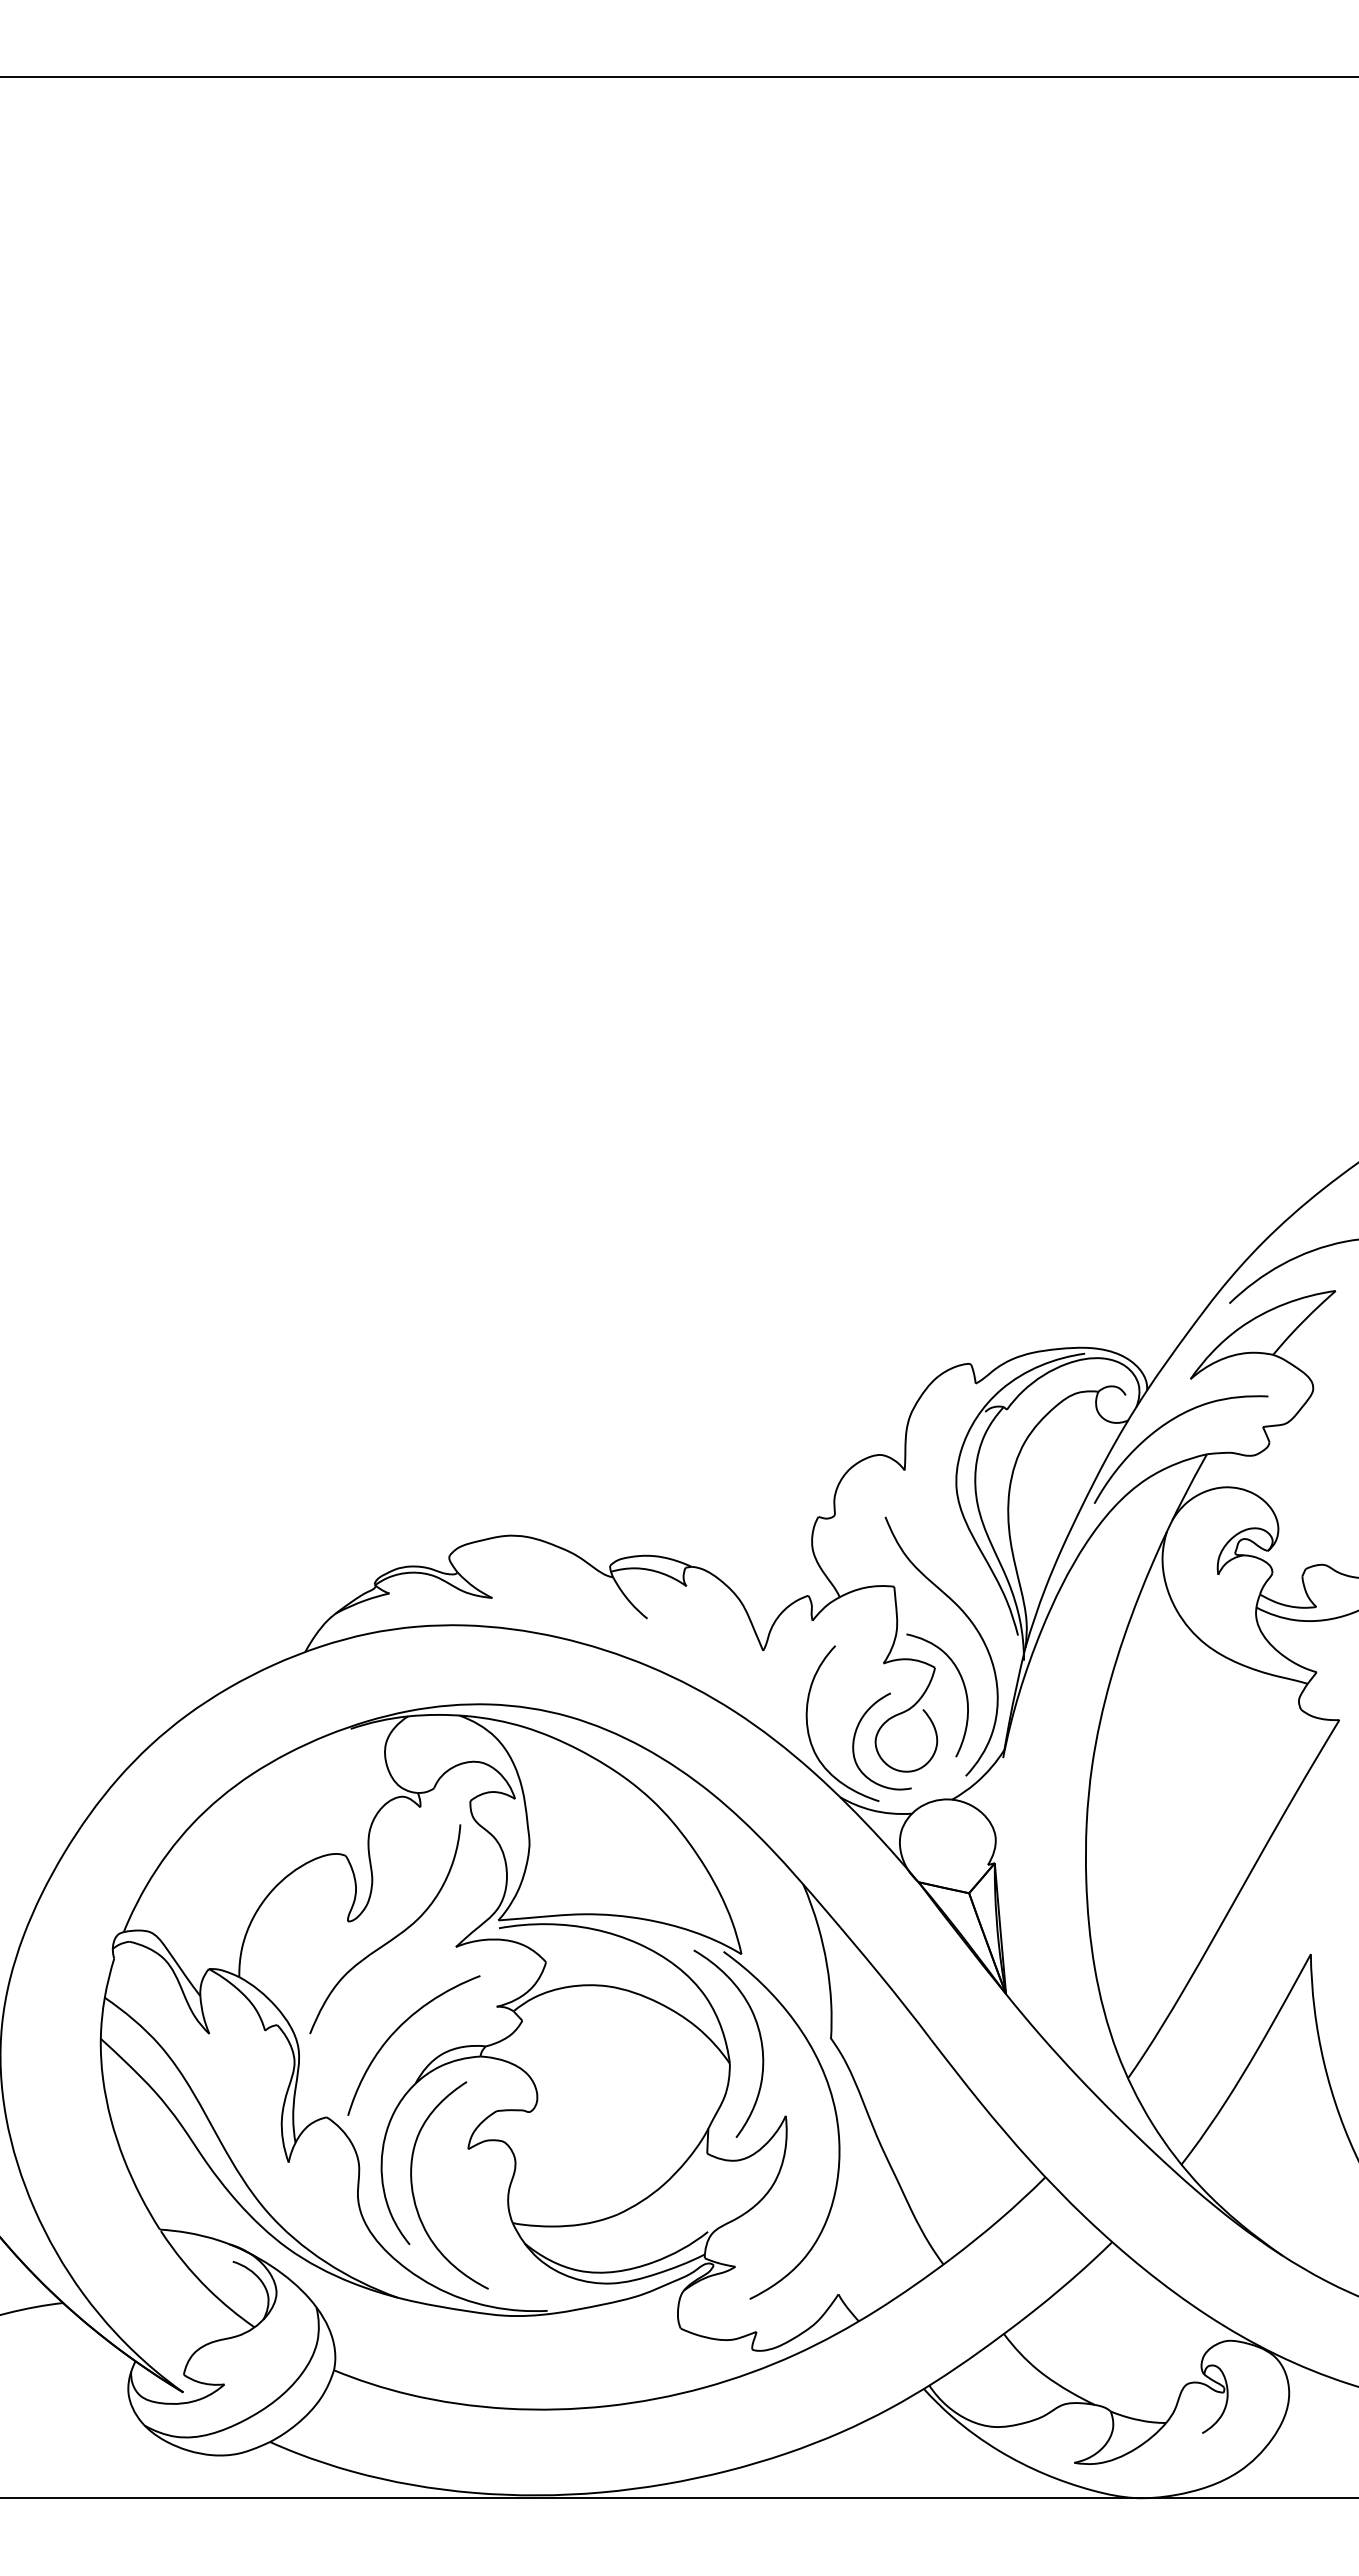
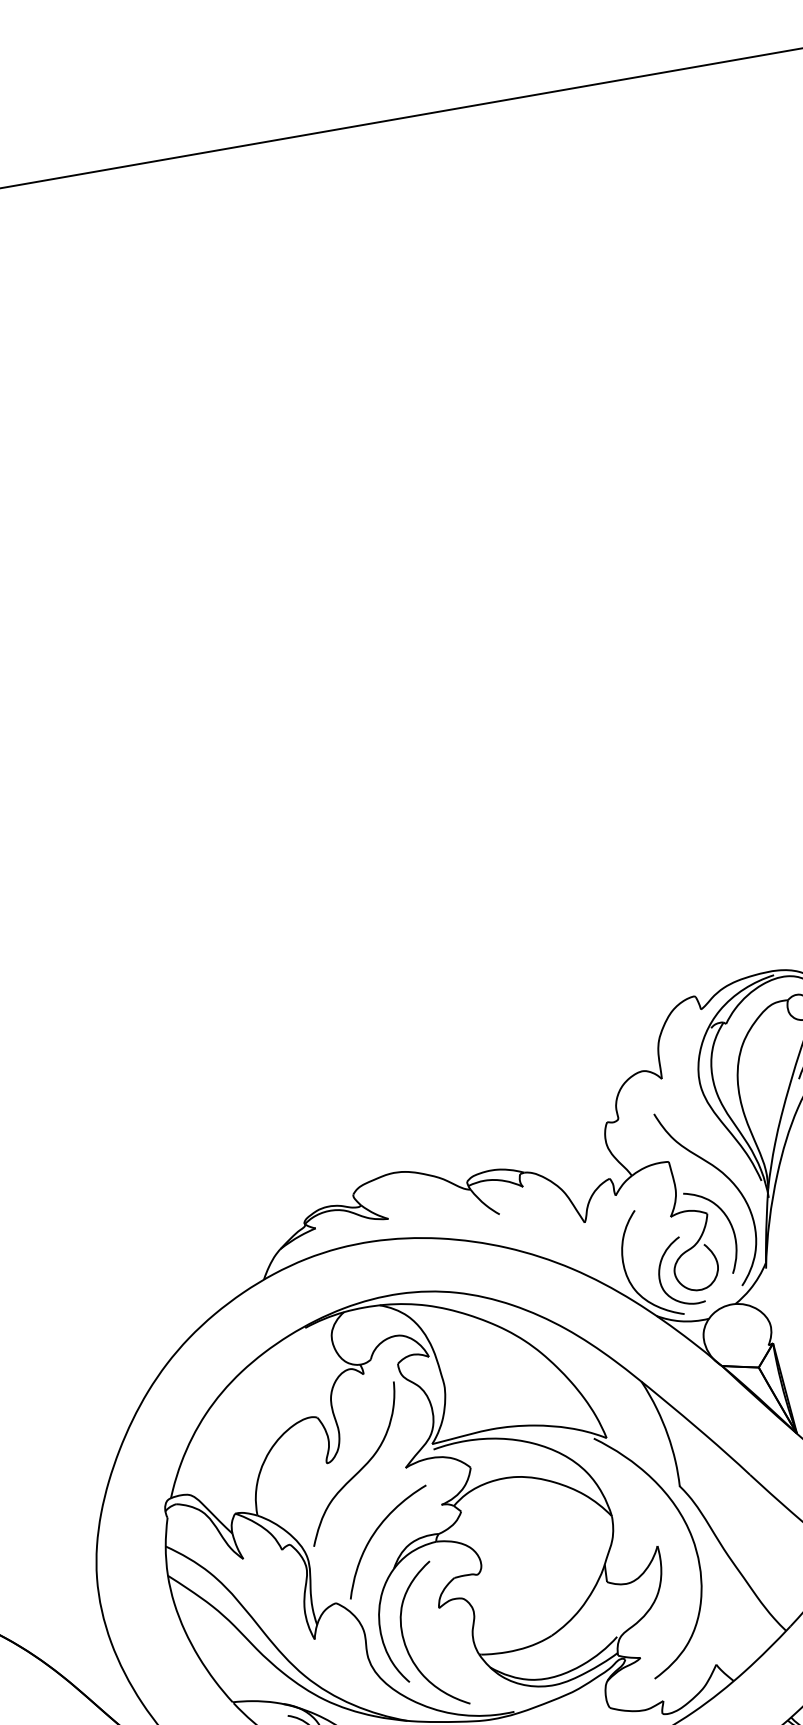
curve: (759, 2037) -> (629, 1494), removed

